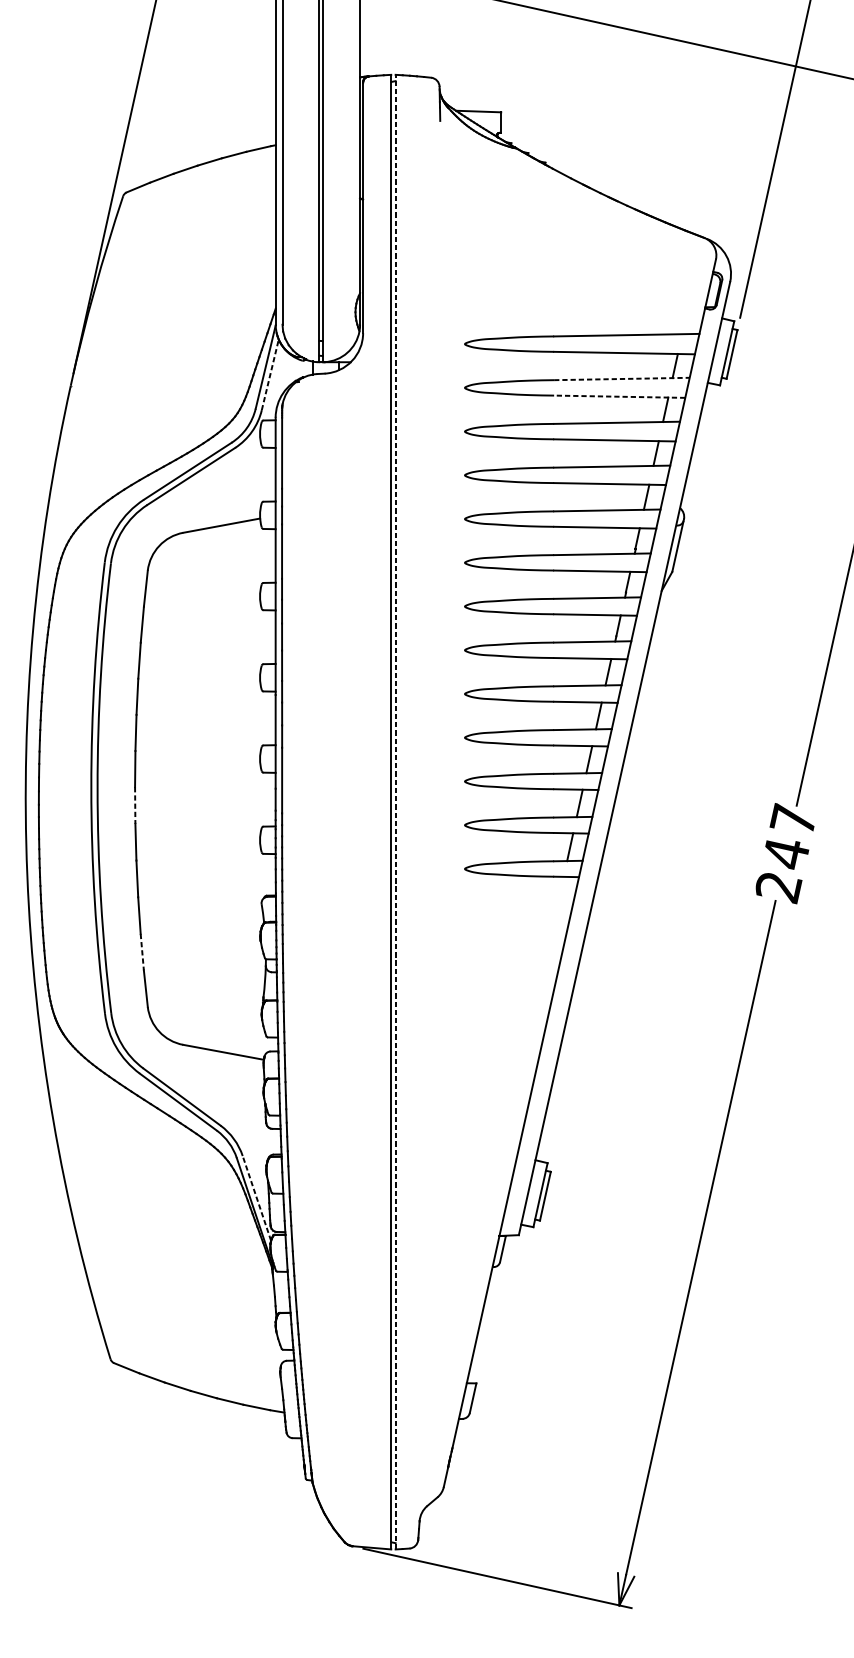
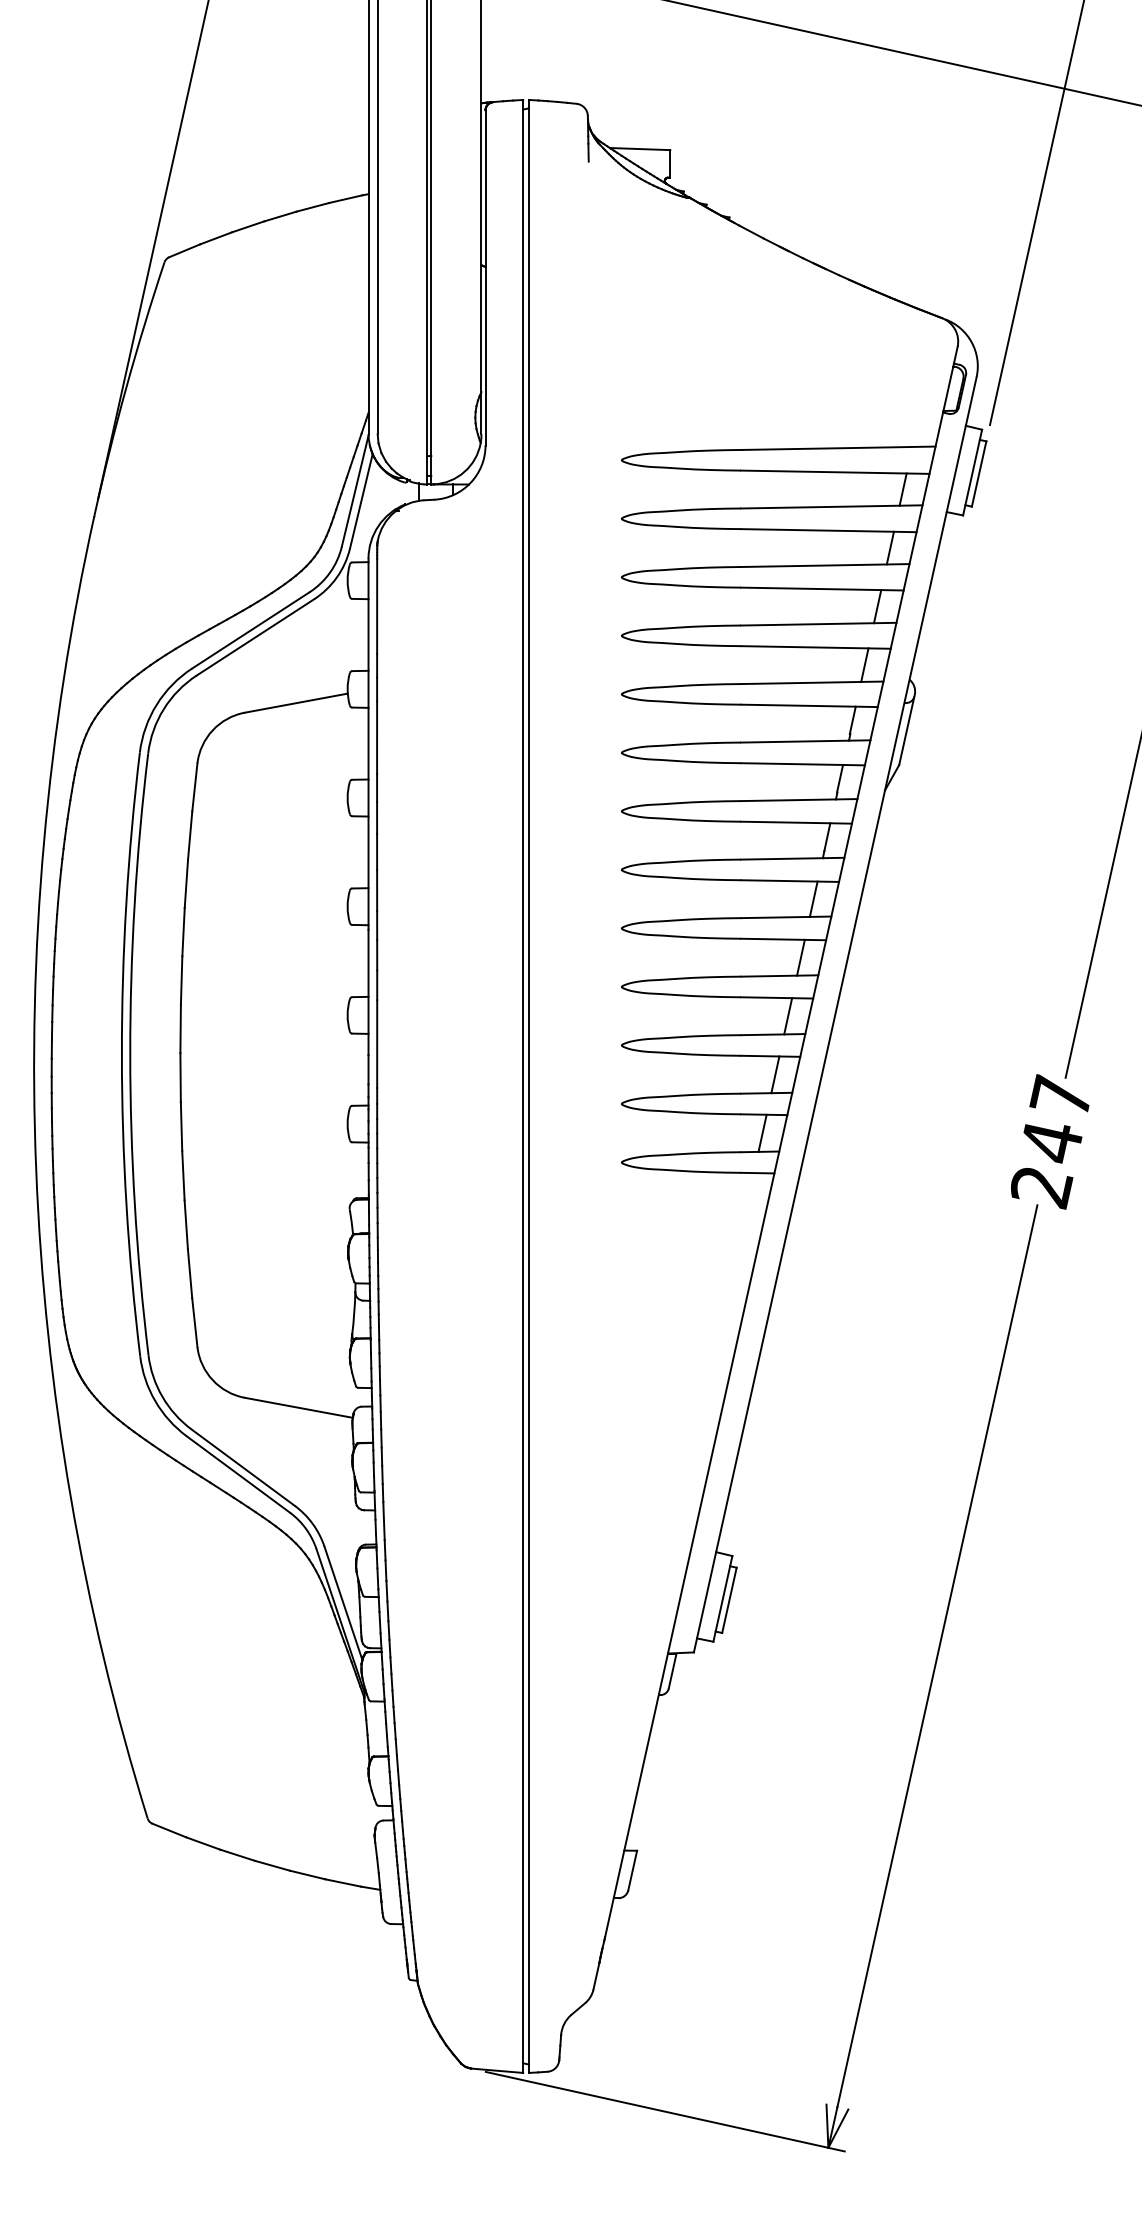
line: (270, 374) -> (361, 501), dashed -> solid
line: (621, 378) -> (831, 506), dashed -> solid
line: (619, 396) -> (828, 530), dashed -> solid
line: (135, 805) -> (180, 1077), dashed -> solid
line: (395, 811) -> (529, 1085), dashed -> solid
line: (142, 951) -> (190, 1273), dashed -> solid
line: (256, 1198) -> (343, 1603), dashed -> solid

